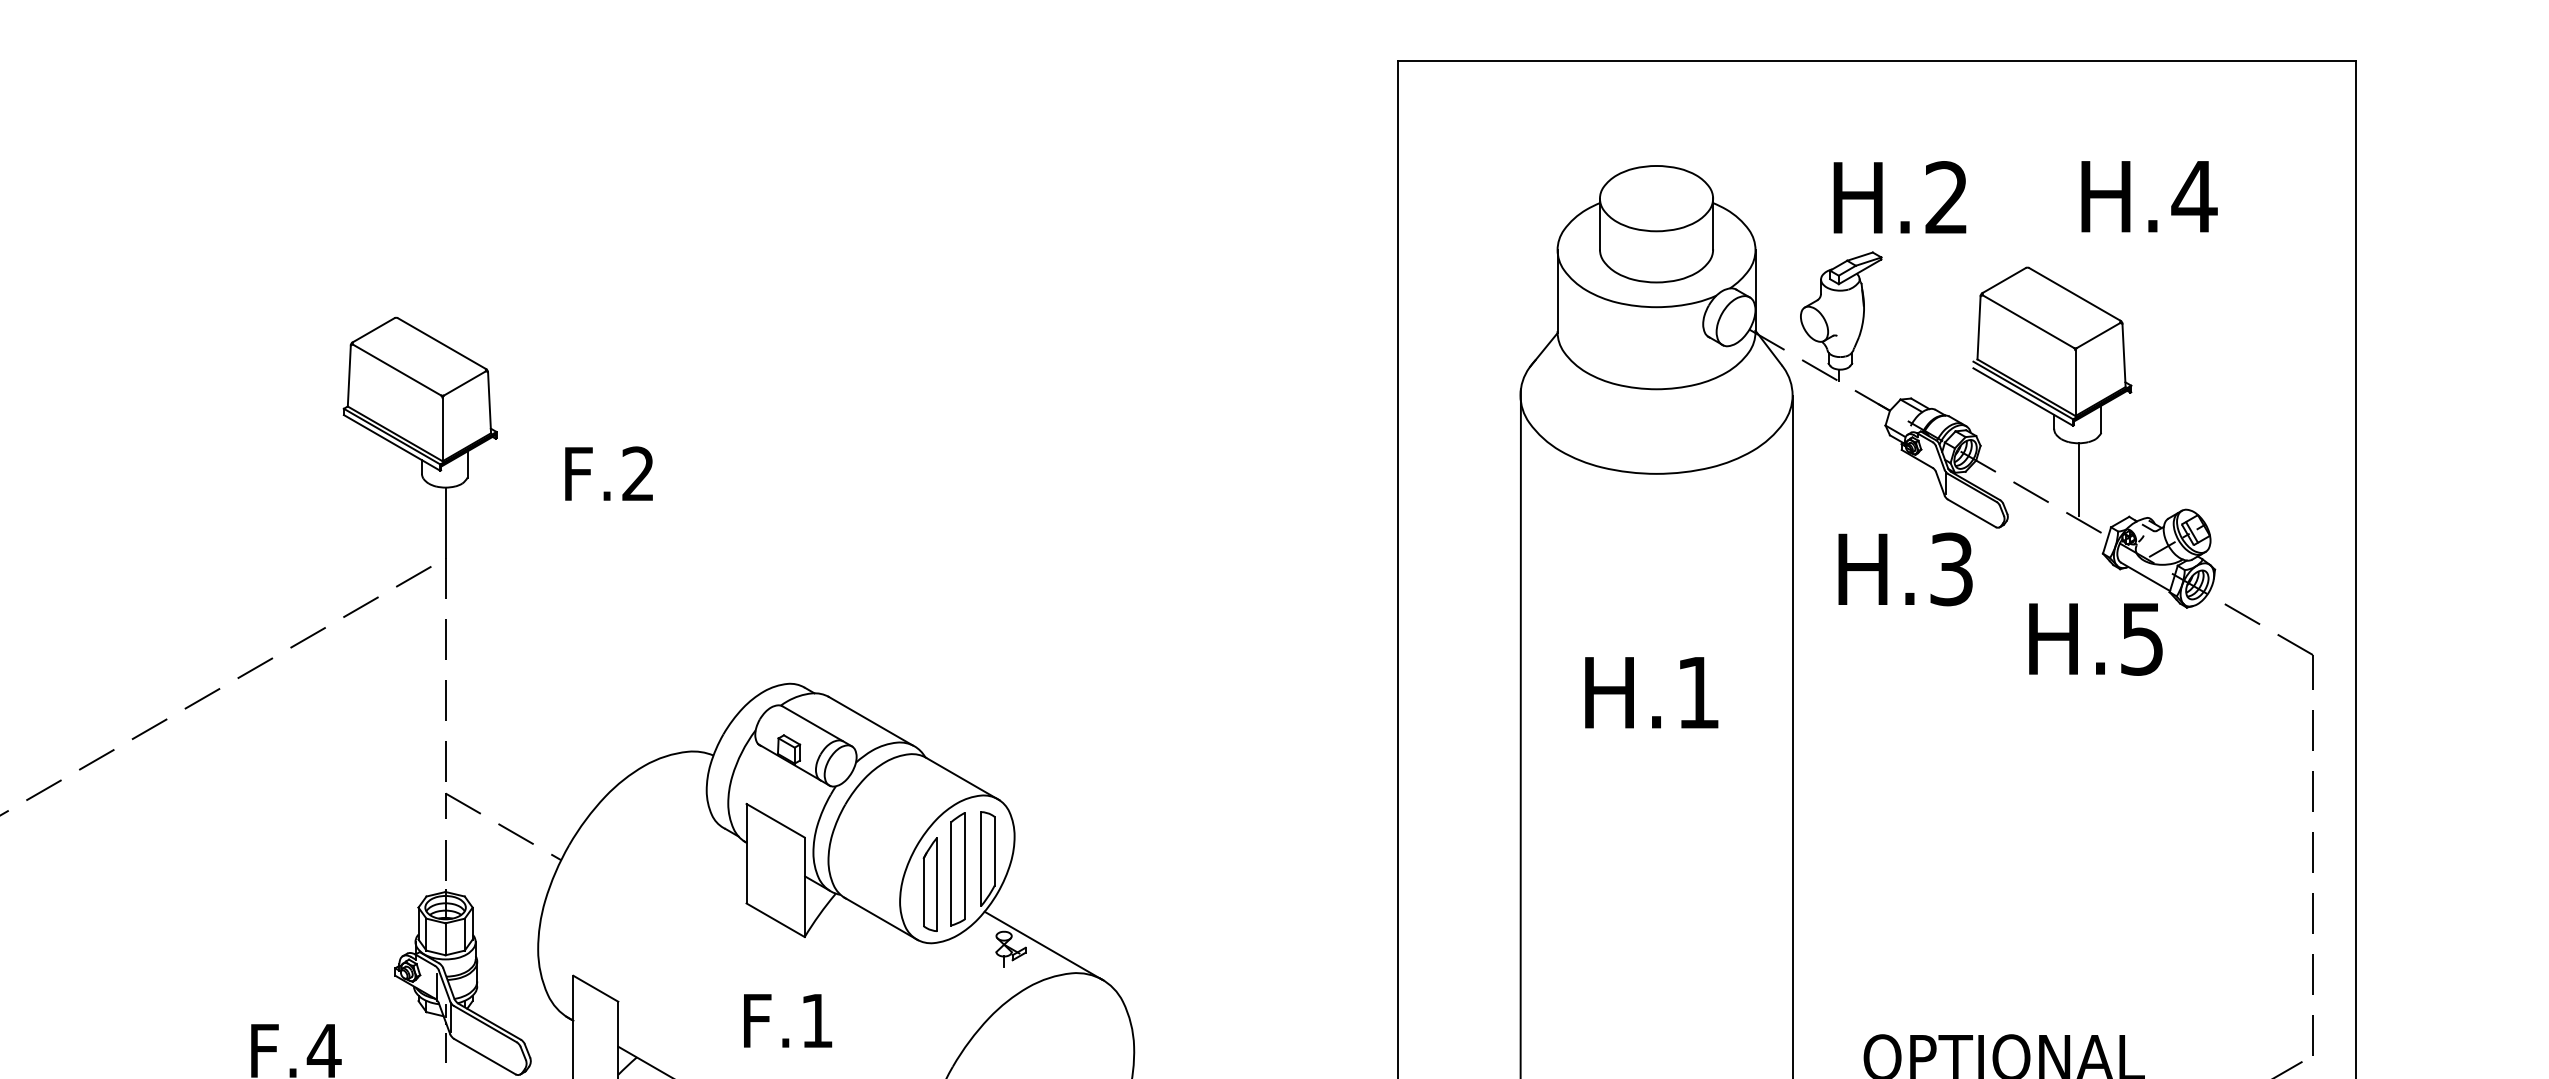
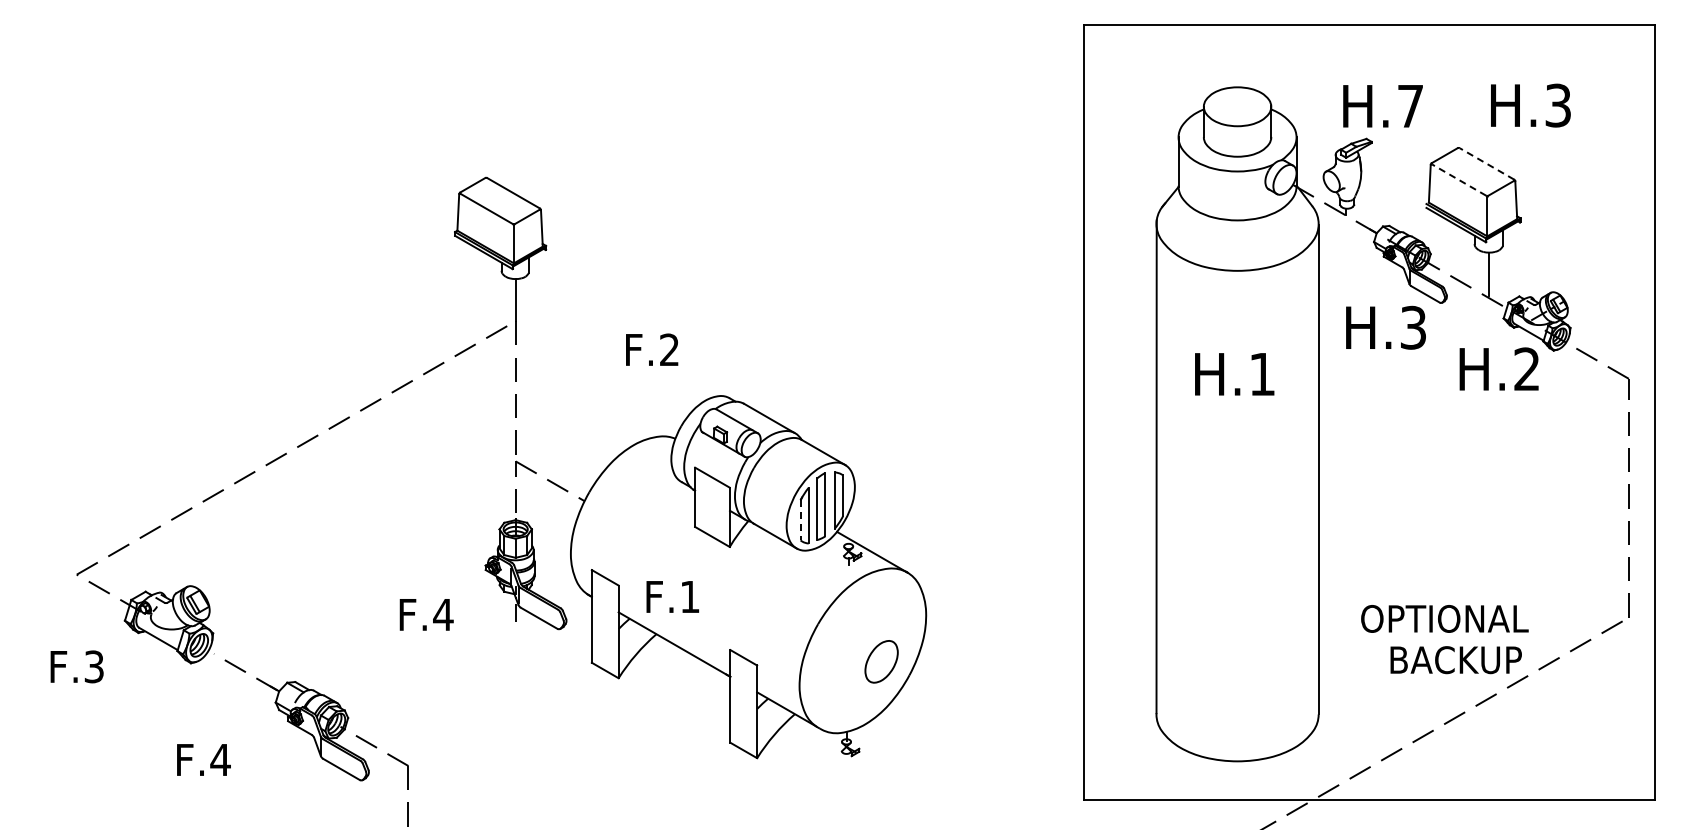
text: (1946, 196) -> (1410, 105), H.2 -> H.7
text: (2194, 196) -> (1558, 105), H.4 -> H.3
line: (2074, 293) -> (1486, 163), solid -> dashed
line: (2027, 320) -> (1458, 179), solid -> dashed
text: (609, 473) -> (652, 349), moved
text: (2141, 639) -> (1526, 369), H.5 -> H.2
text: (1651, 693) -> (1234, 374), moved
line: (923, 892) -> (800, 520), solid -> dashed
text: (787, 1020) -> (672, 596), moved

